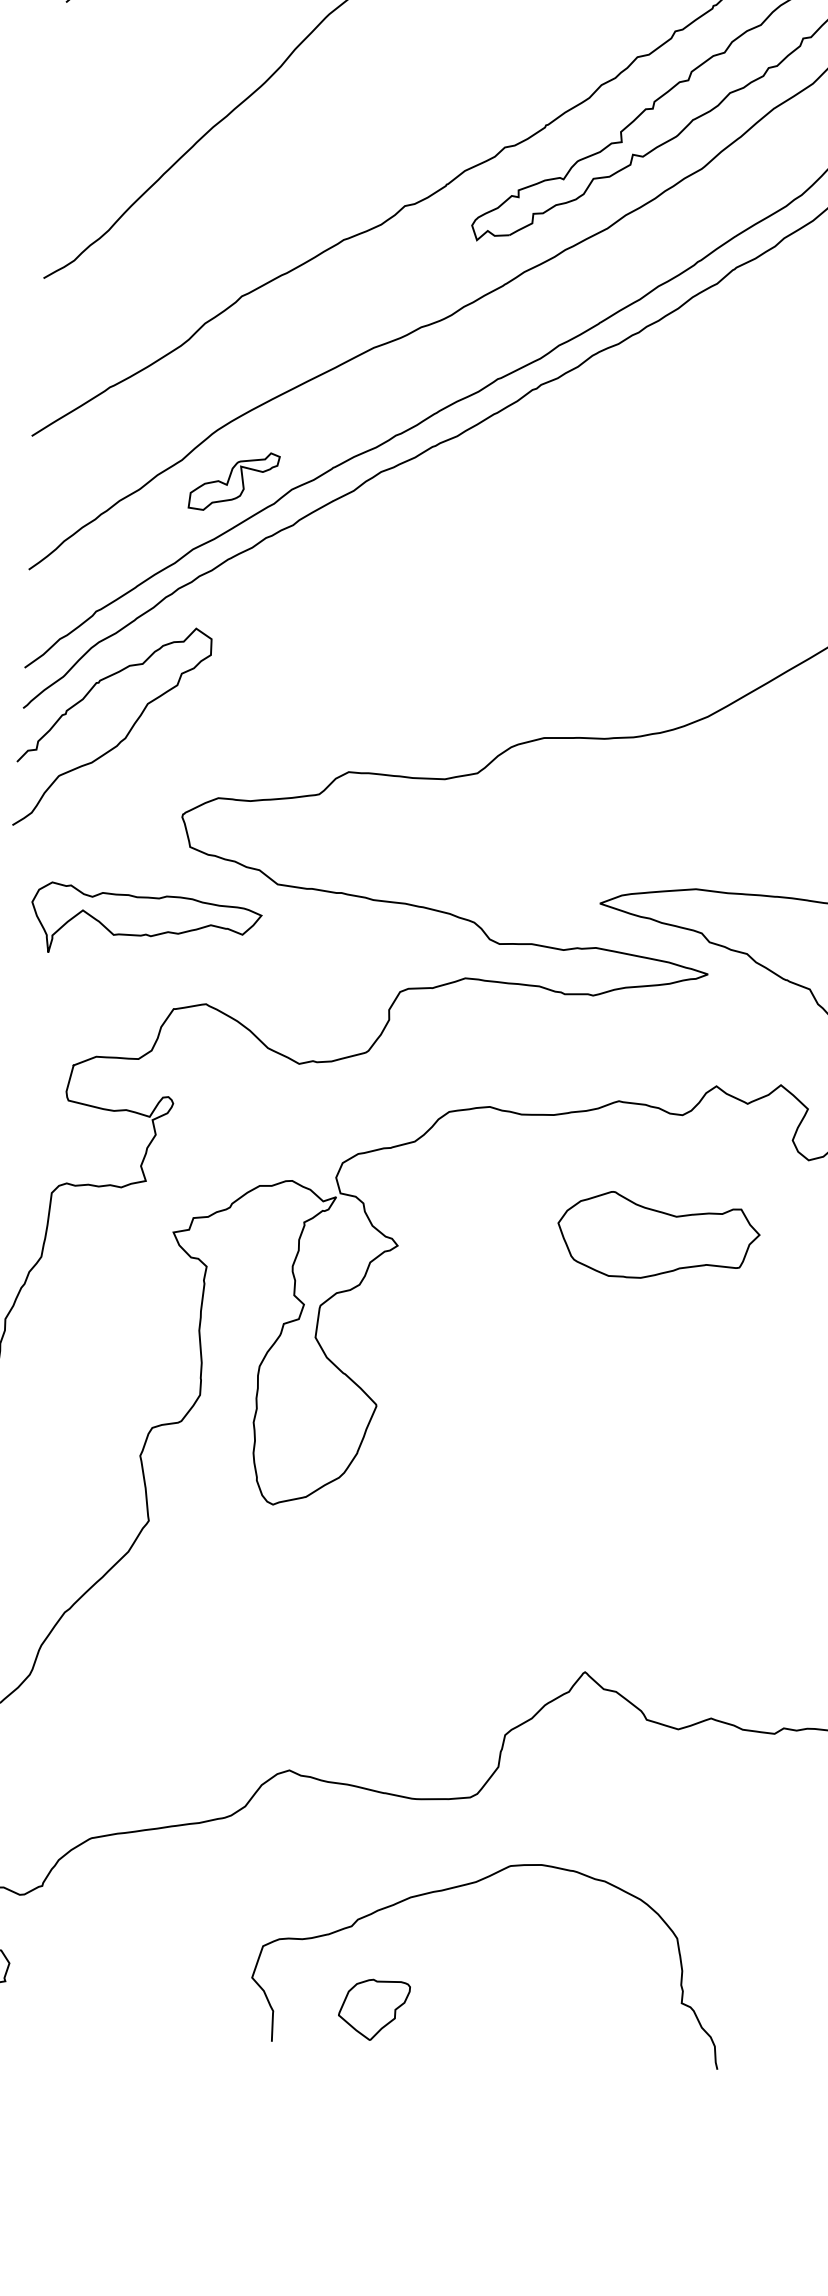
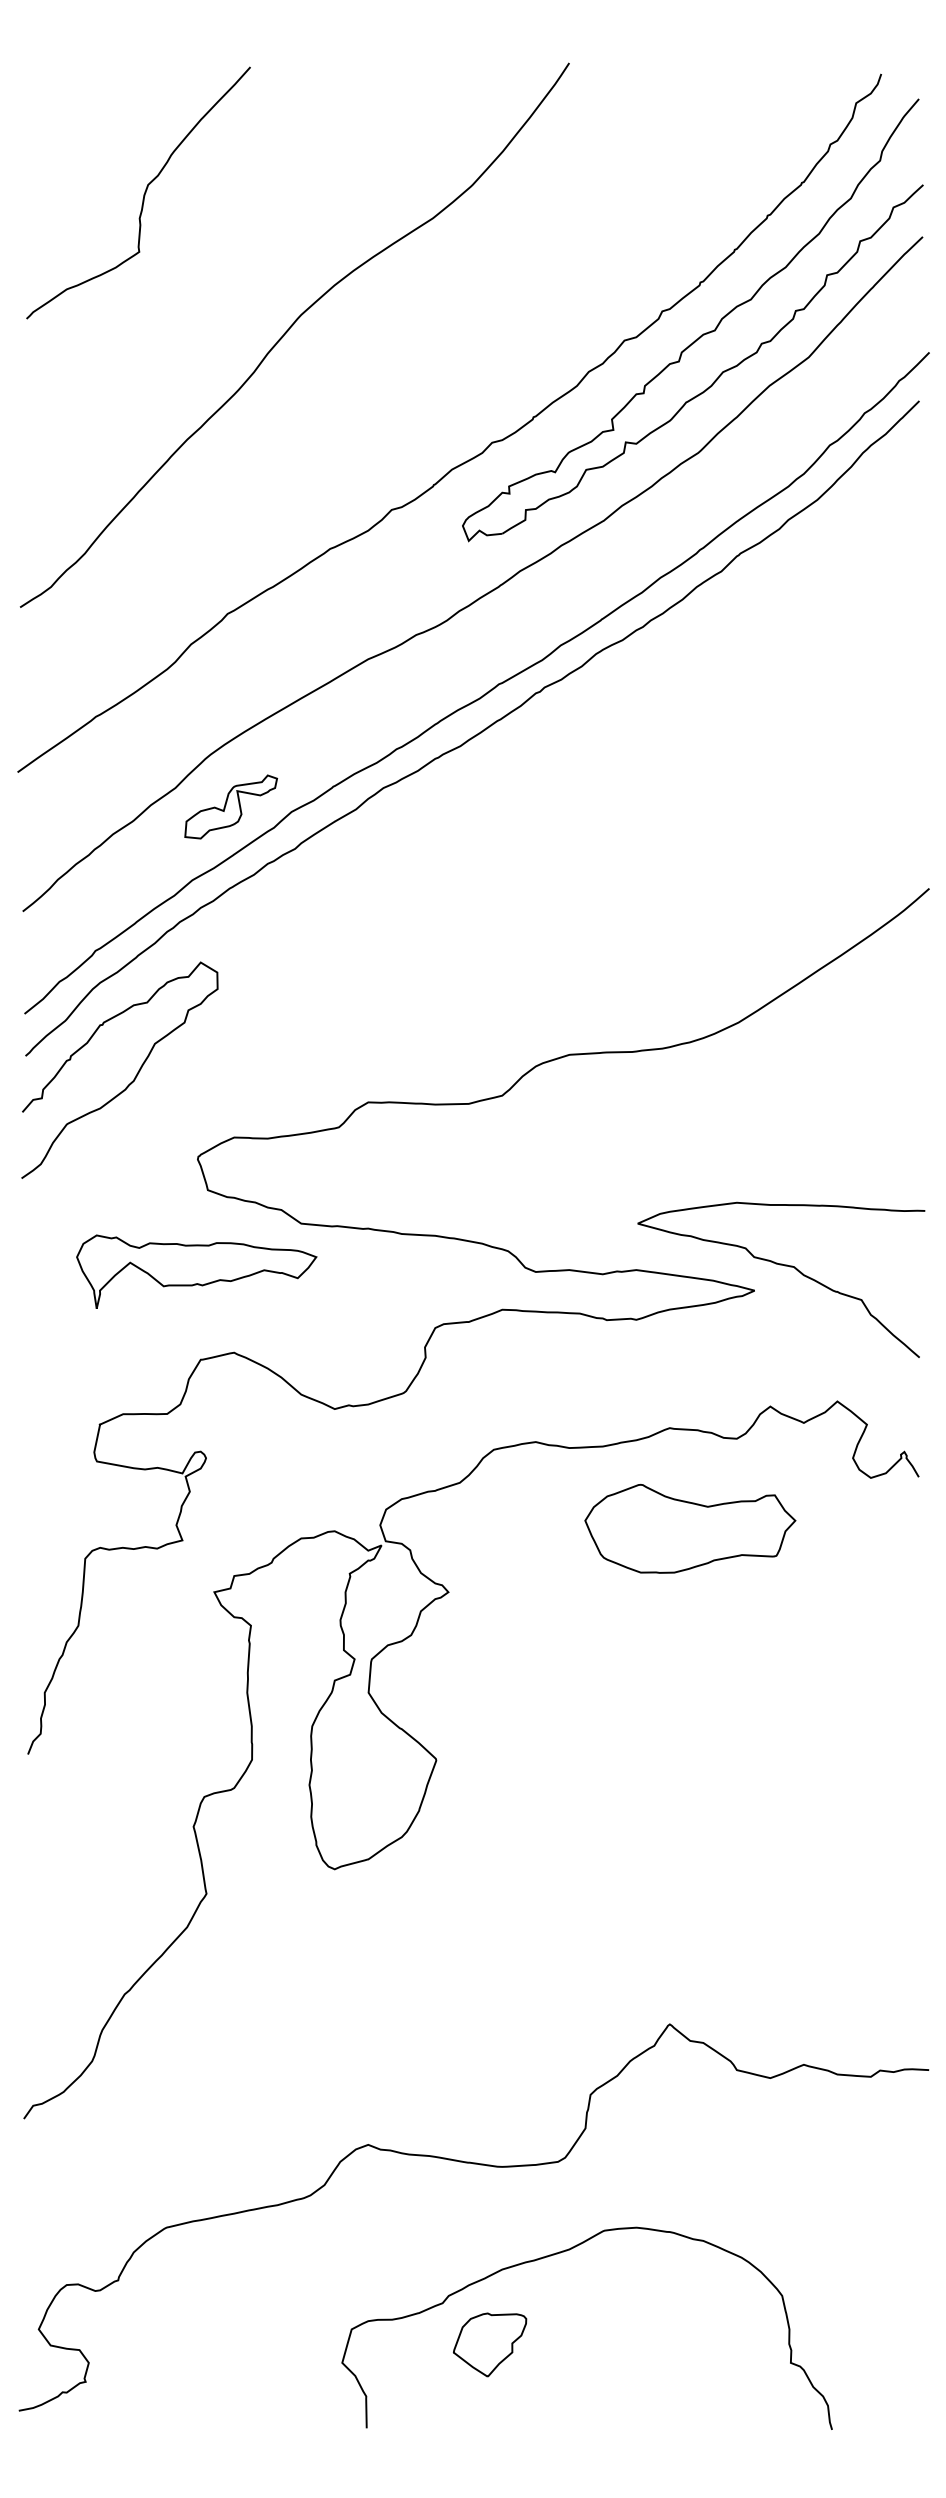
part: (145, 922) -> (196, 1271), moved
part: (658, 1236) -> (690, 1528), moved
part: (374, 2009) -> (490, 2344), moved

